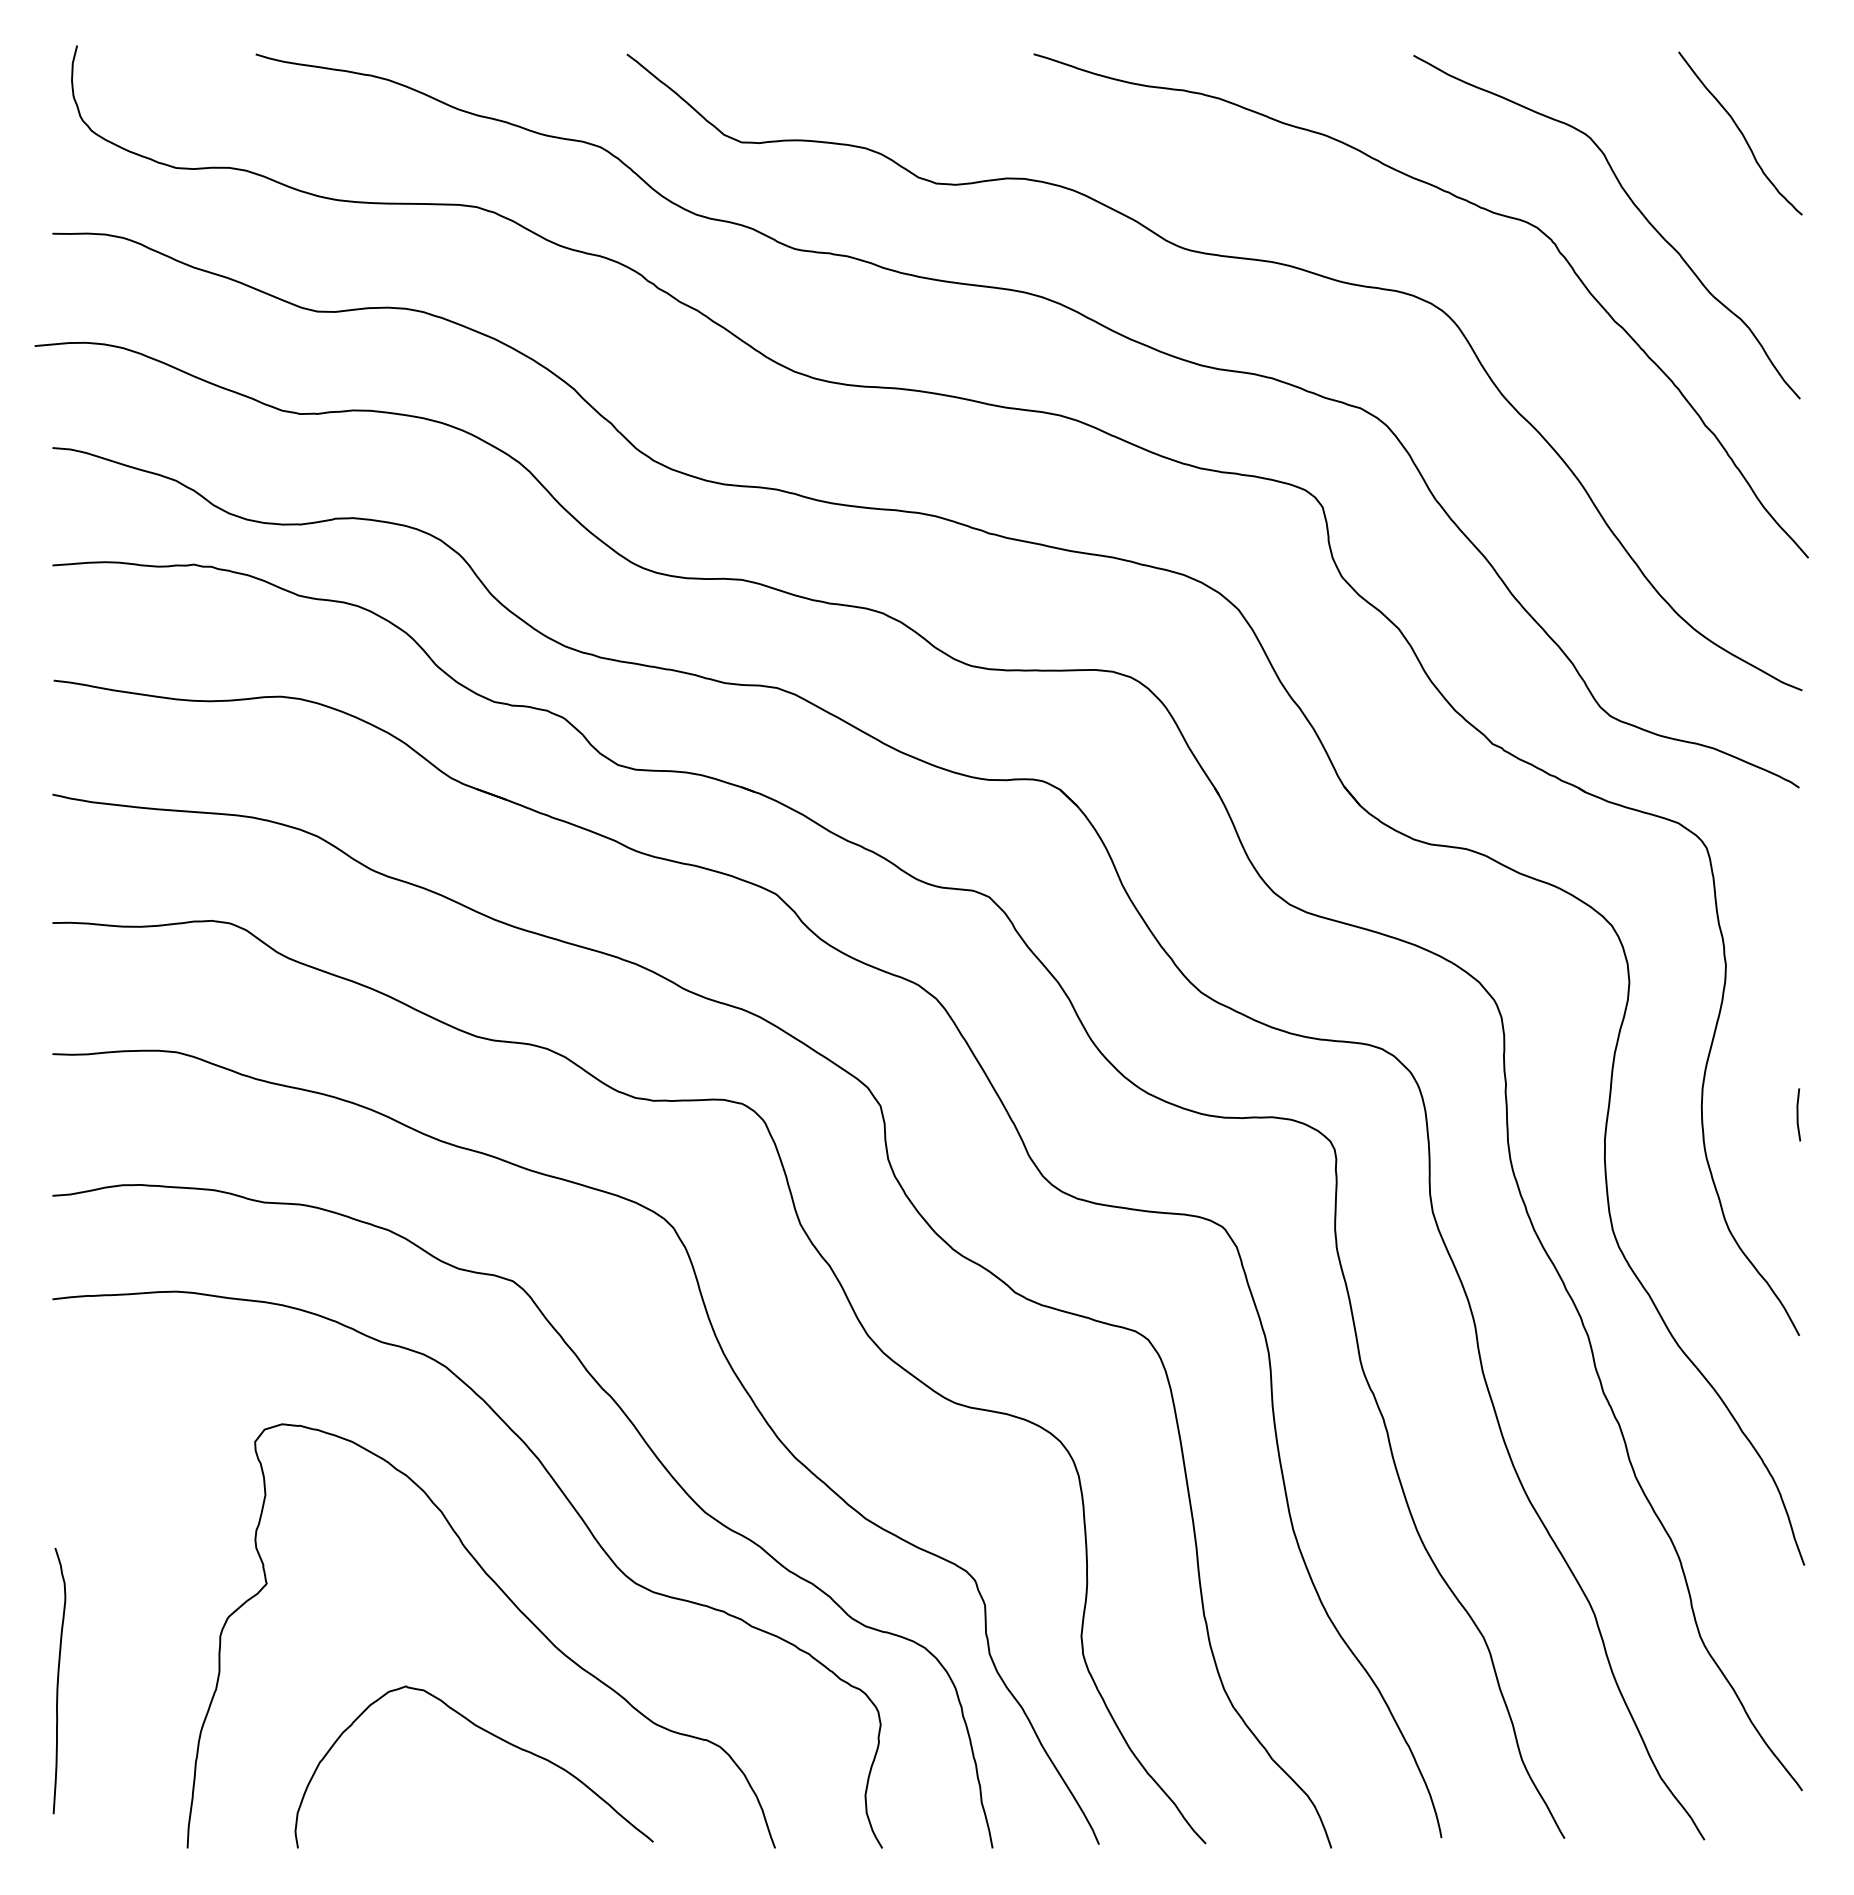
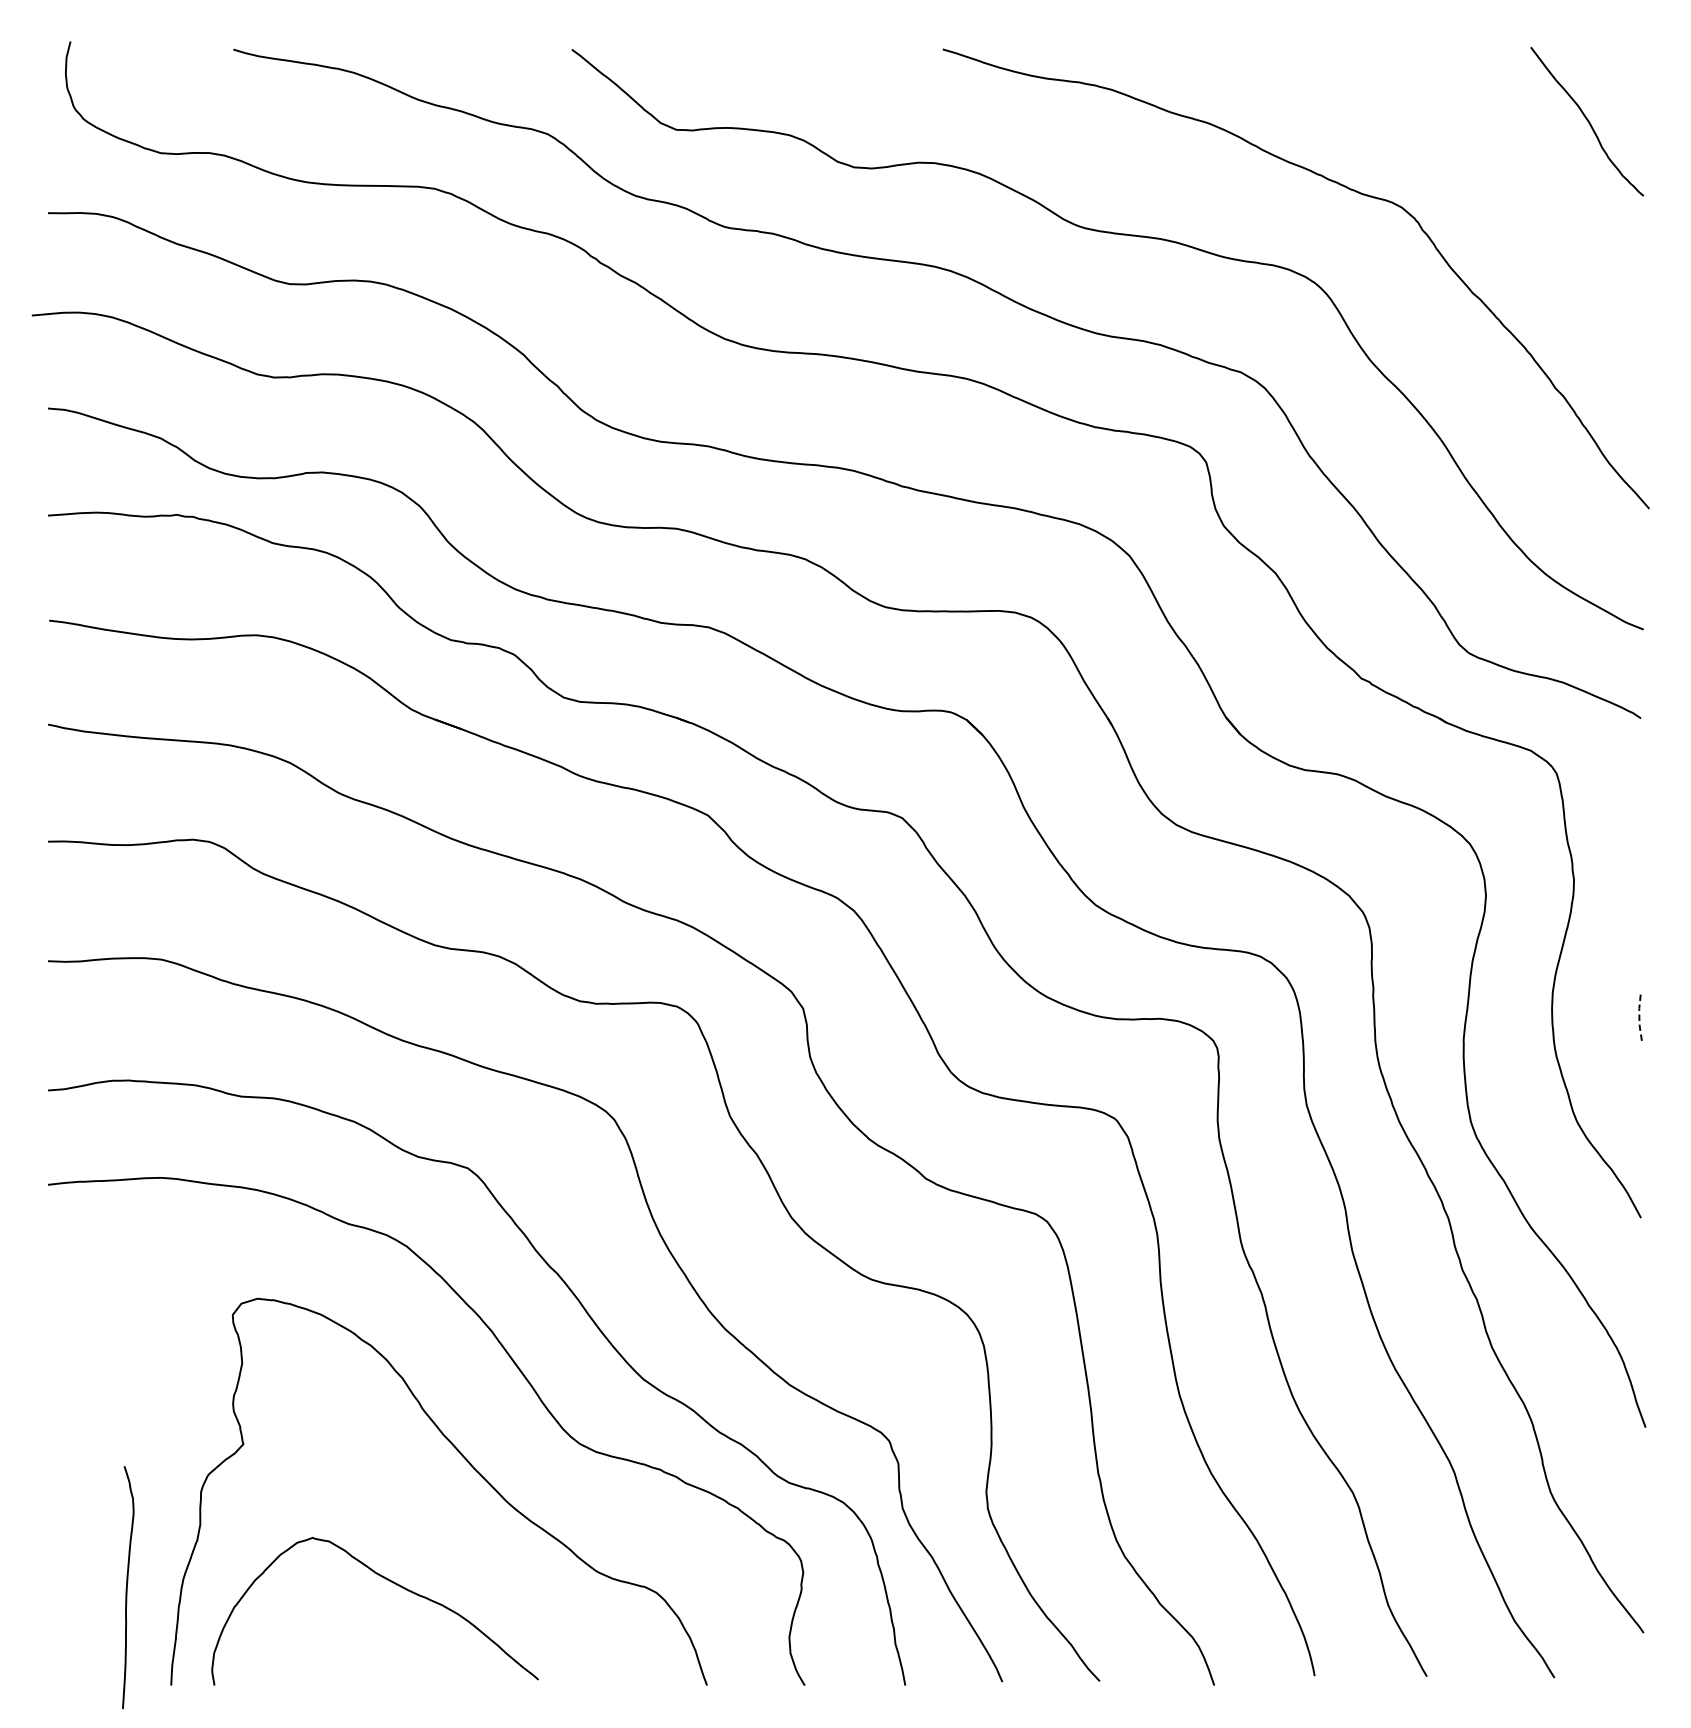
curve: (1634, 206) -> (1490, 188), removed
line: (1797, 1114) -> (1639, 1016), solid -> dashed
curve: (58, 1680) -> (127, 1587), moved
curve: (490, 1734) -> (390, 1581), moved

